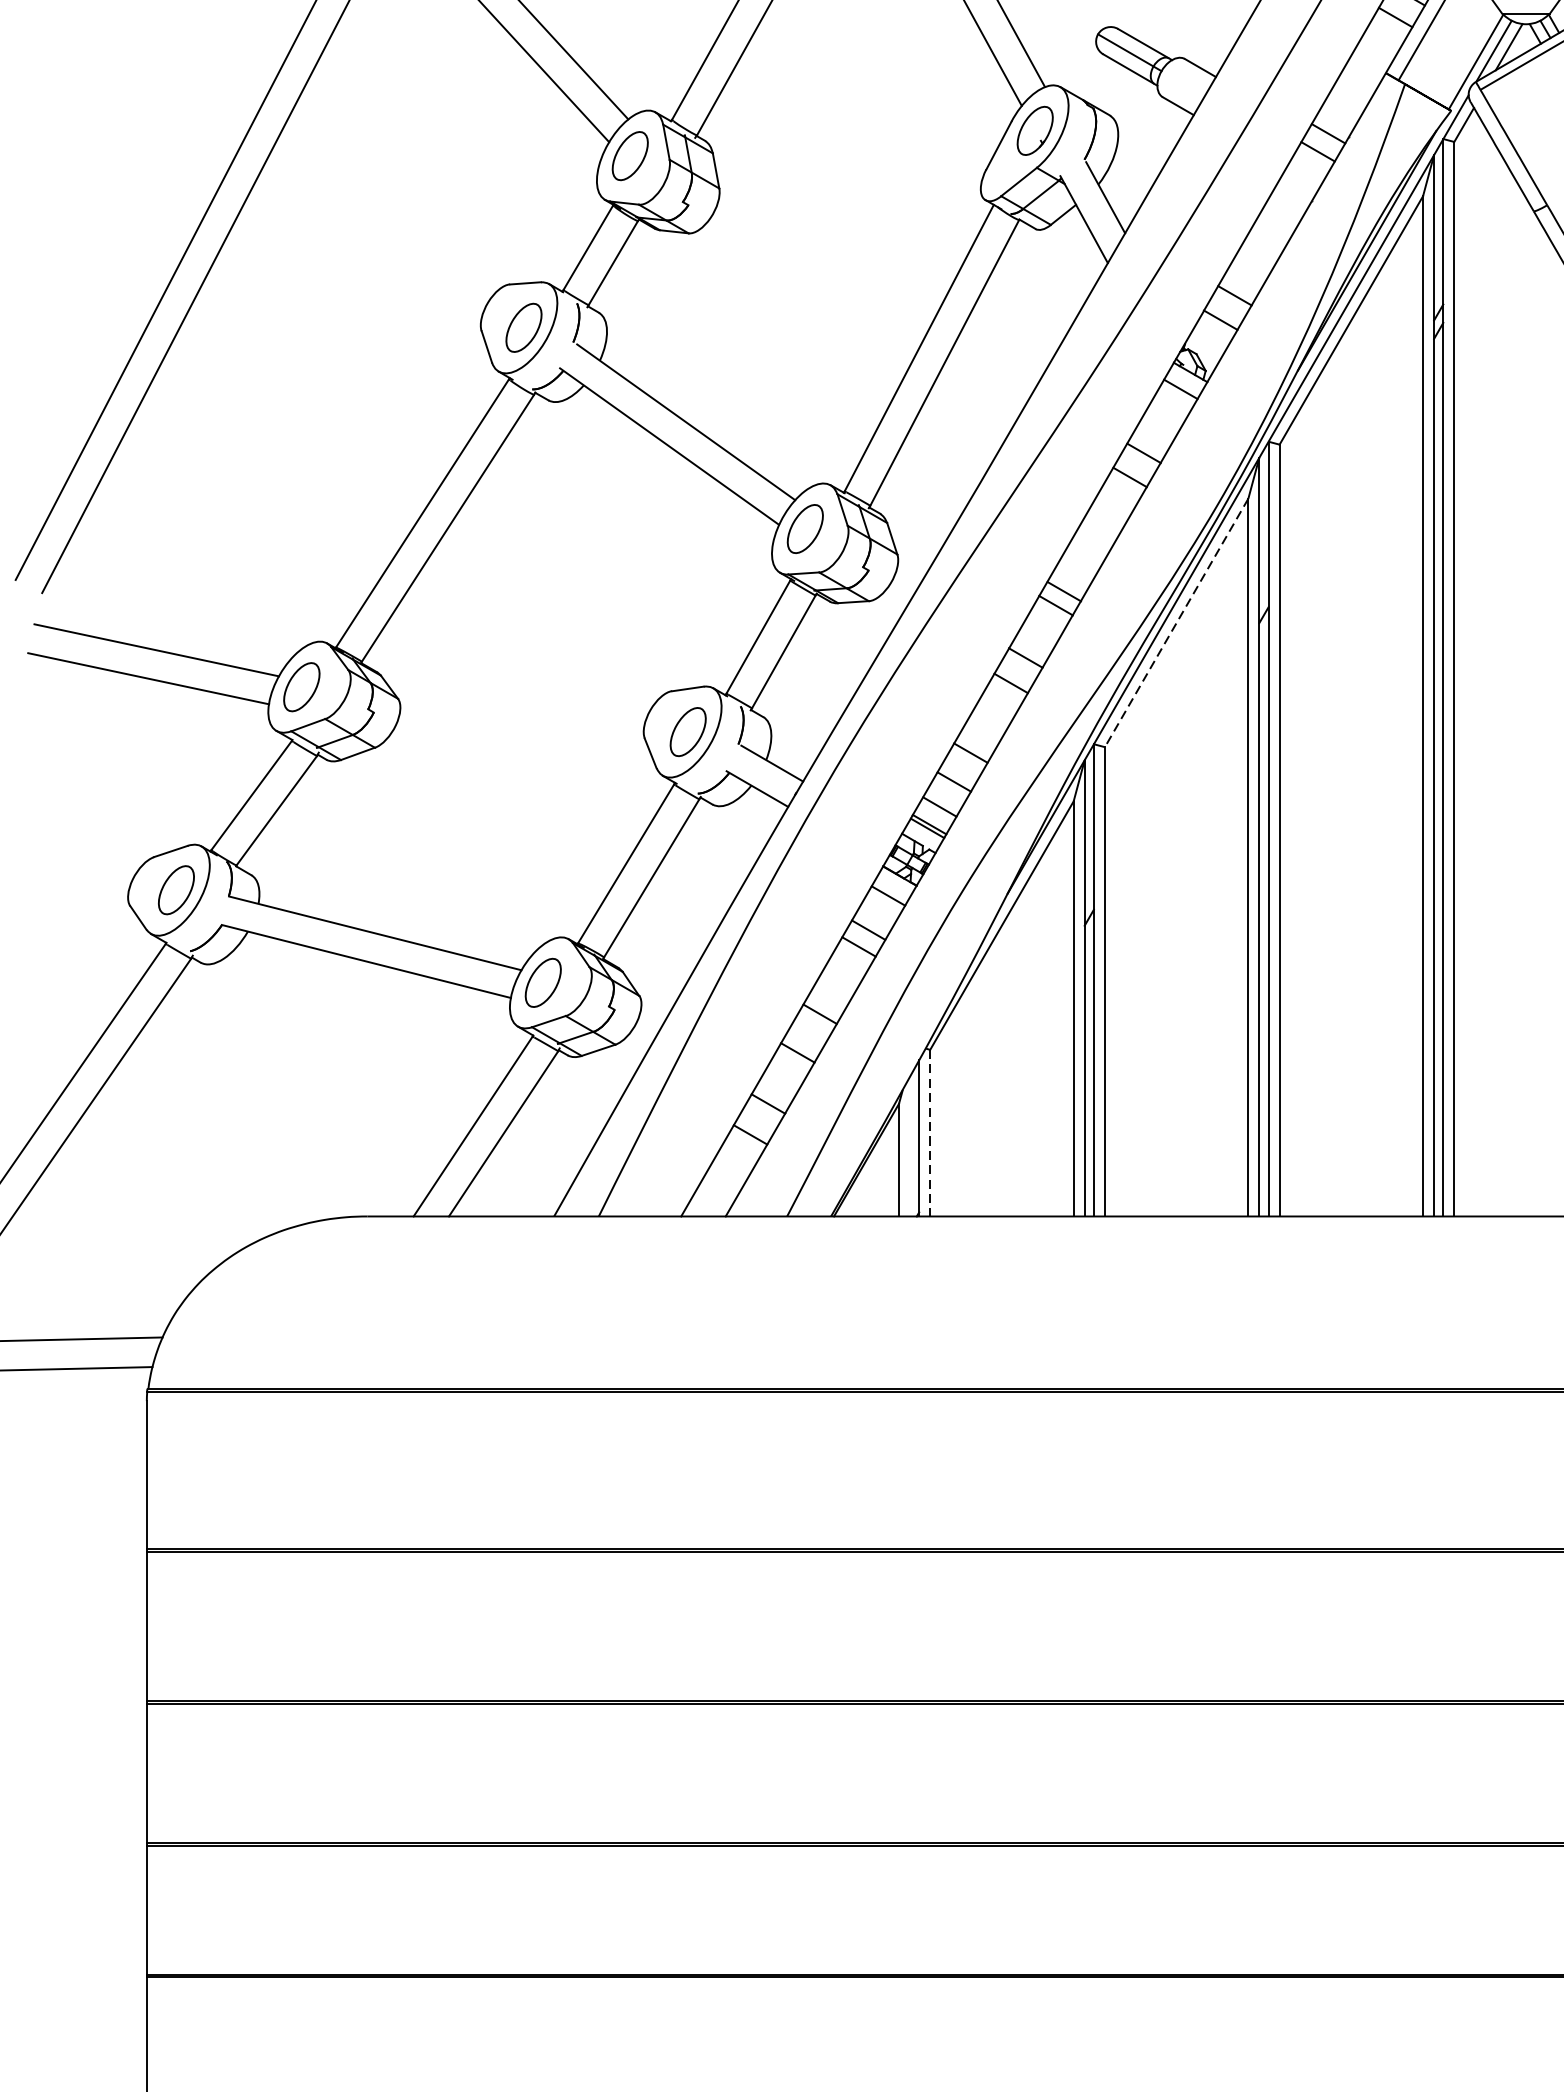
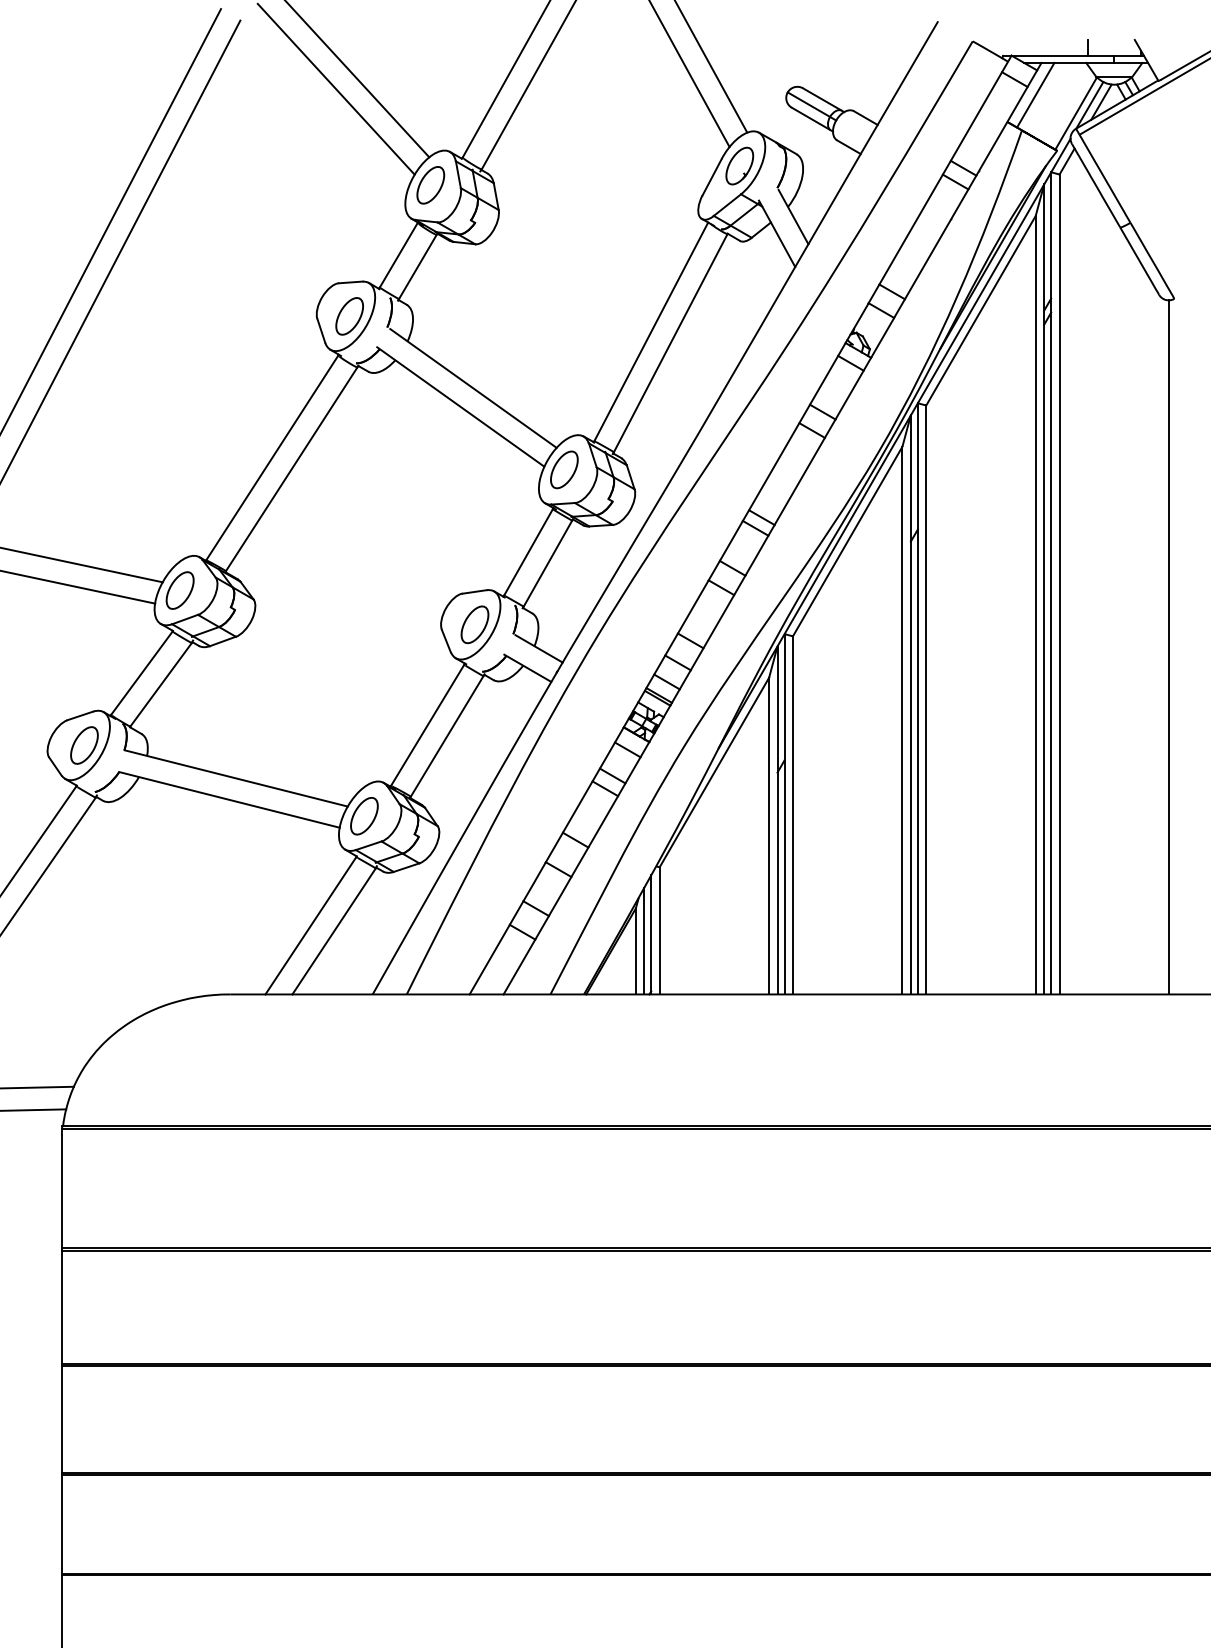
line: (1176, 622) -> (847, 541), dashed -> solid
line: (930, 1132) -> (659, 930), dashed -> solid
line: (910, 1145) -> (644, 940), added

